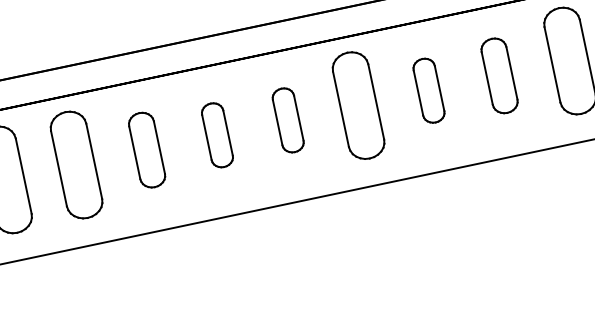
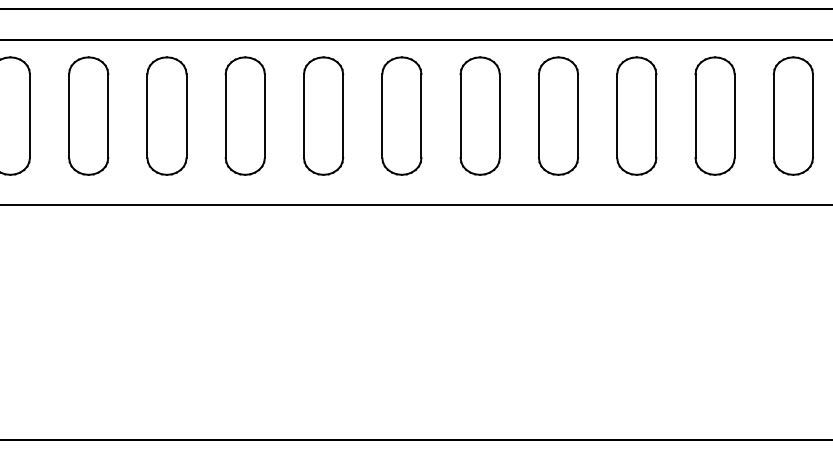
part: (499, 75) -> (558, 115), size x1.43
part: (428, 90) -> (479, 115), size x1.67
part: (287, 119) -> (323, 115), size x1.67
part: (216, 134) -> (244, 115), size x1.67
part: (146, 149) -> (166, 115), size x1.43

